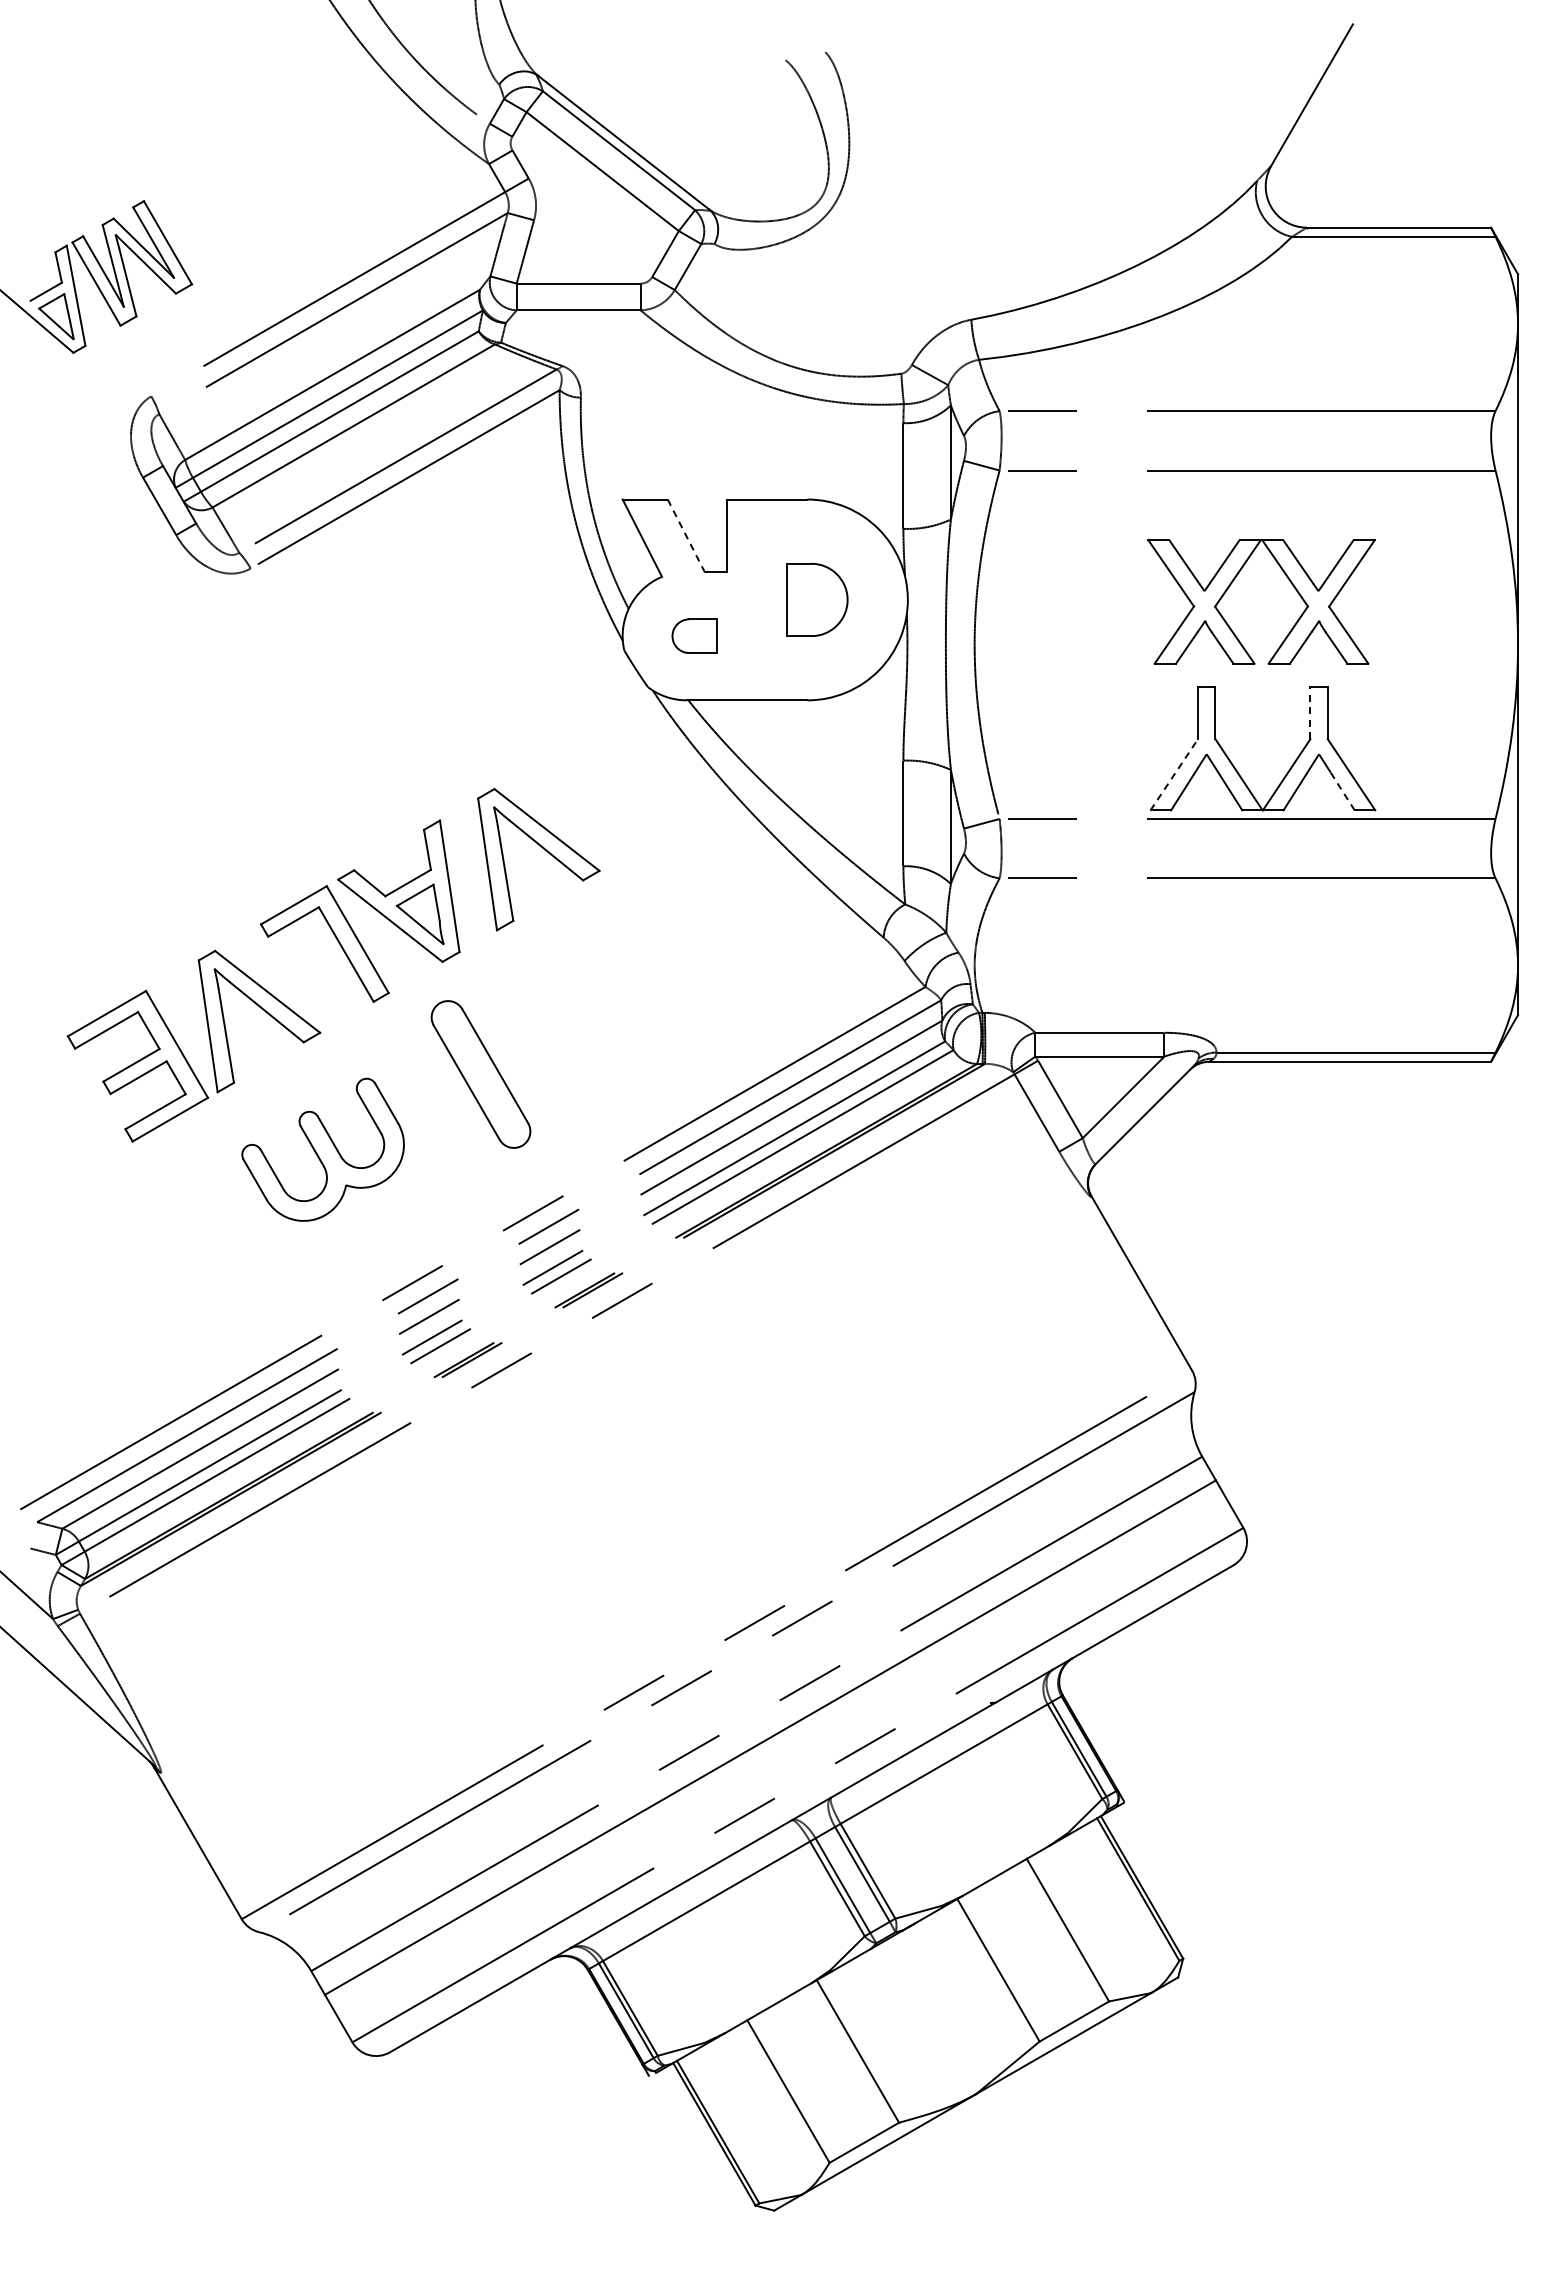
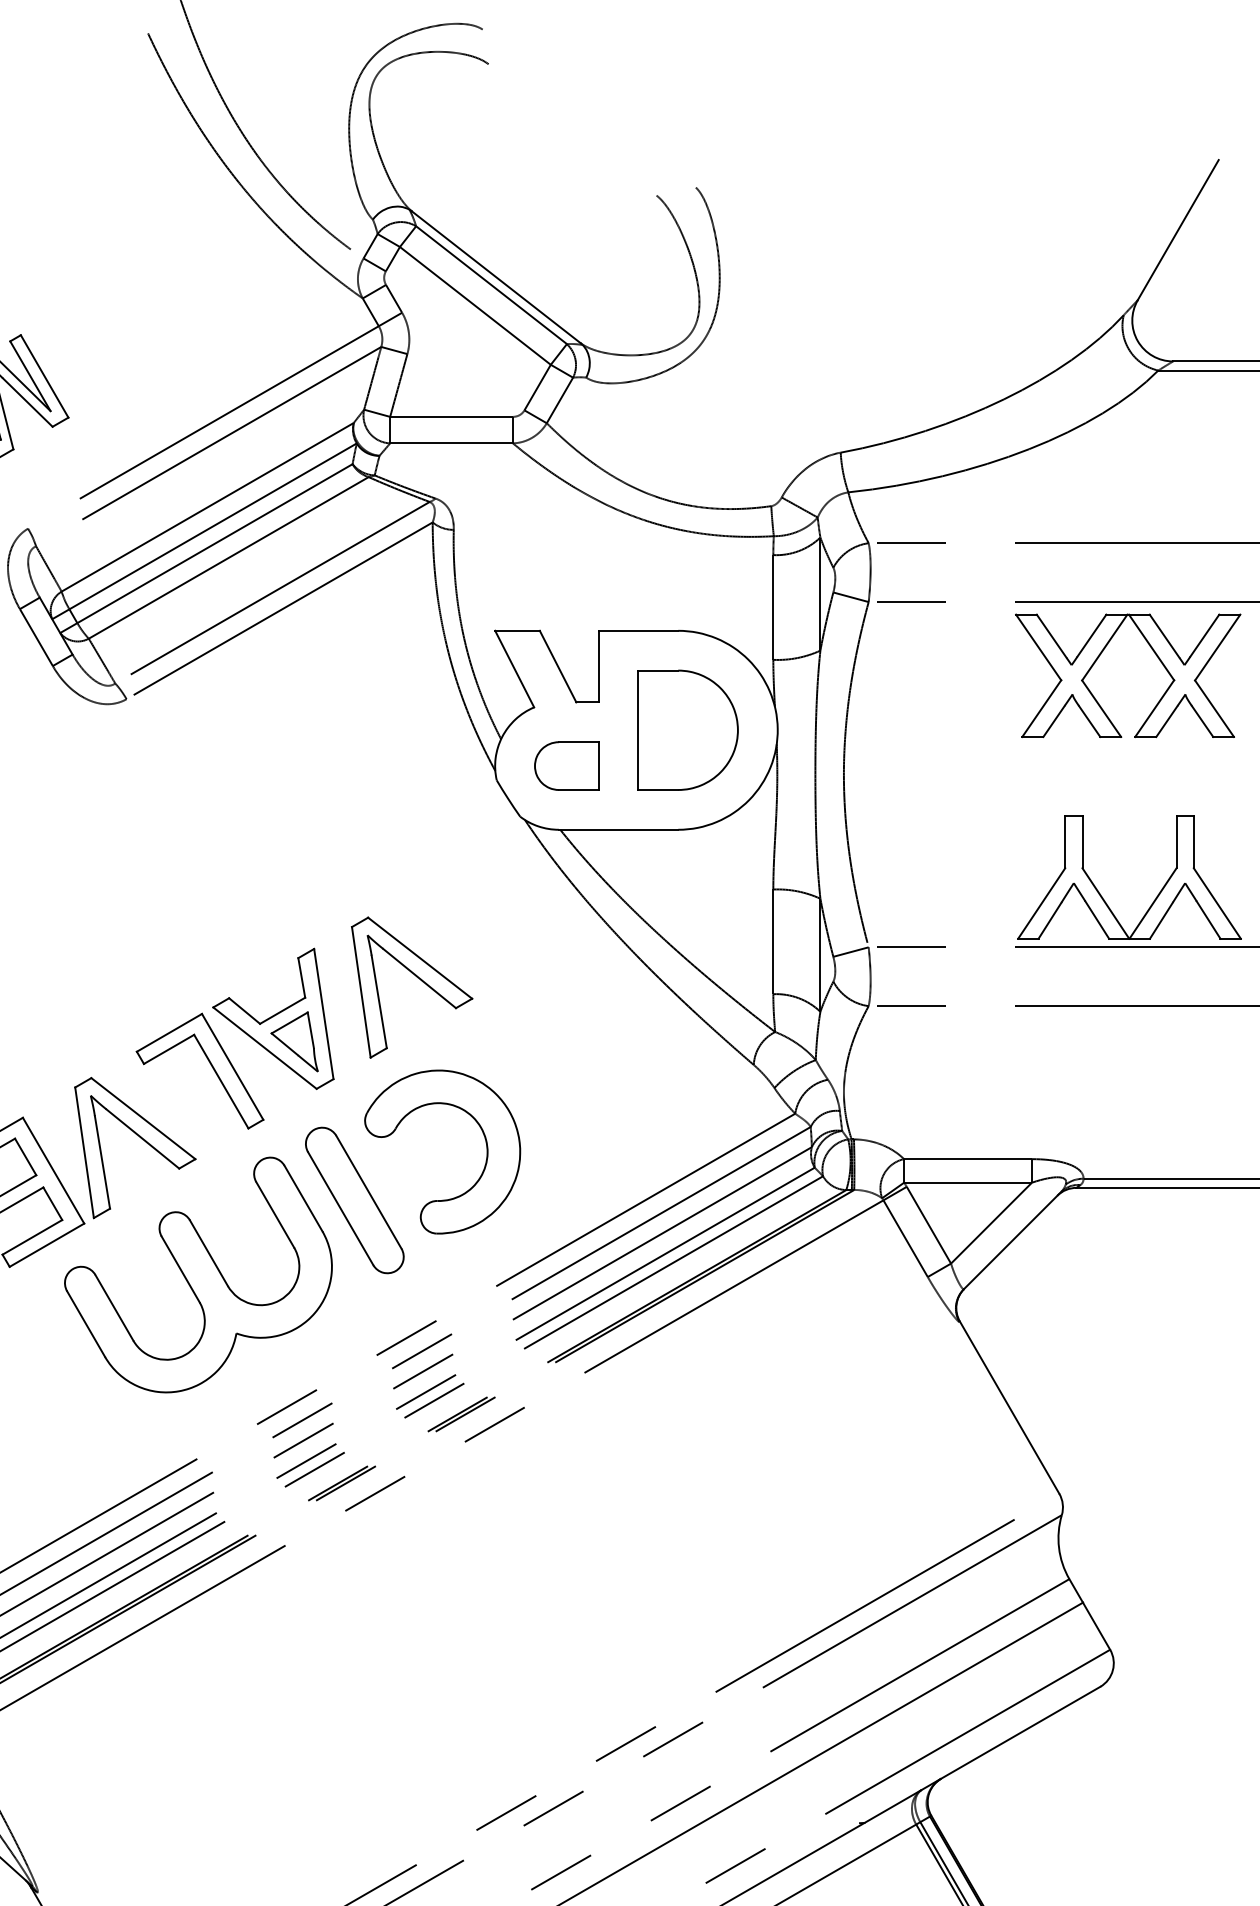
line: (686, 535) -> (558, 666), dashed -> solid
part: (1232, 583) -> (1099, 657), moved
part: (817, 599) -> (688, 729), size x1.67
part: (694, 636) -> (566, 766), size x1.43
line: (1310, 712) -> (1176, 841), dashed -> solid
line: (1174, 774) -> (1041, 903), dashed -> solid
line: (1342, 791) -> (1208, 920), dashed -> solid
part: (613, 1021) -> (486, 1147), added
part: (322, 1149) -> (197, 1274), size x1.67

